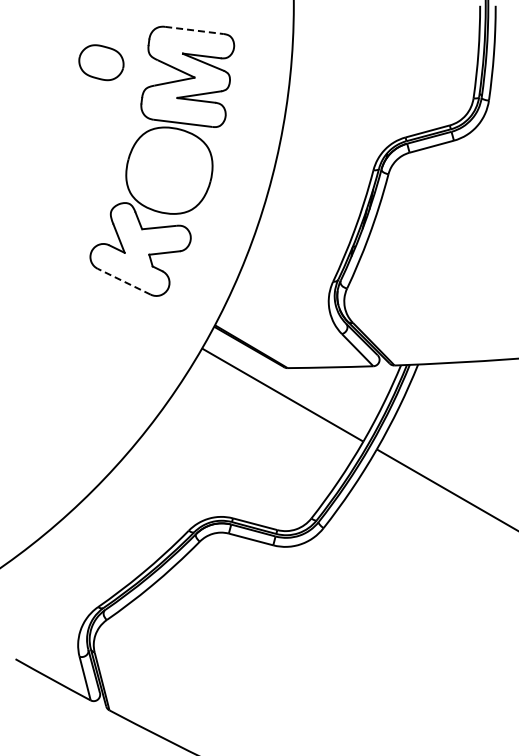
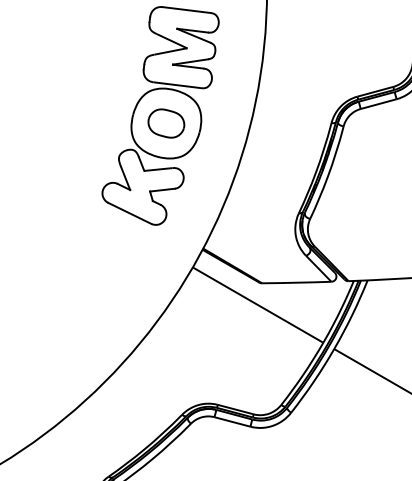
line: (194, 30) -> (186, 10), dashed -> solid
part: (101, 62) -> (166, 123), moved
line: (123, 281) -> (129, 213), dashed -> solid

